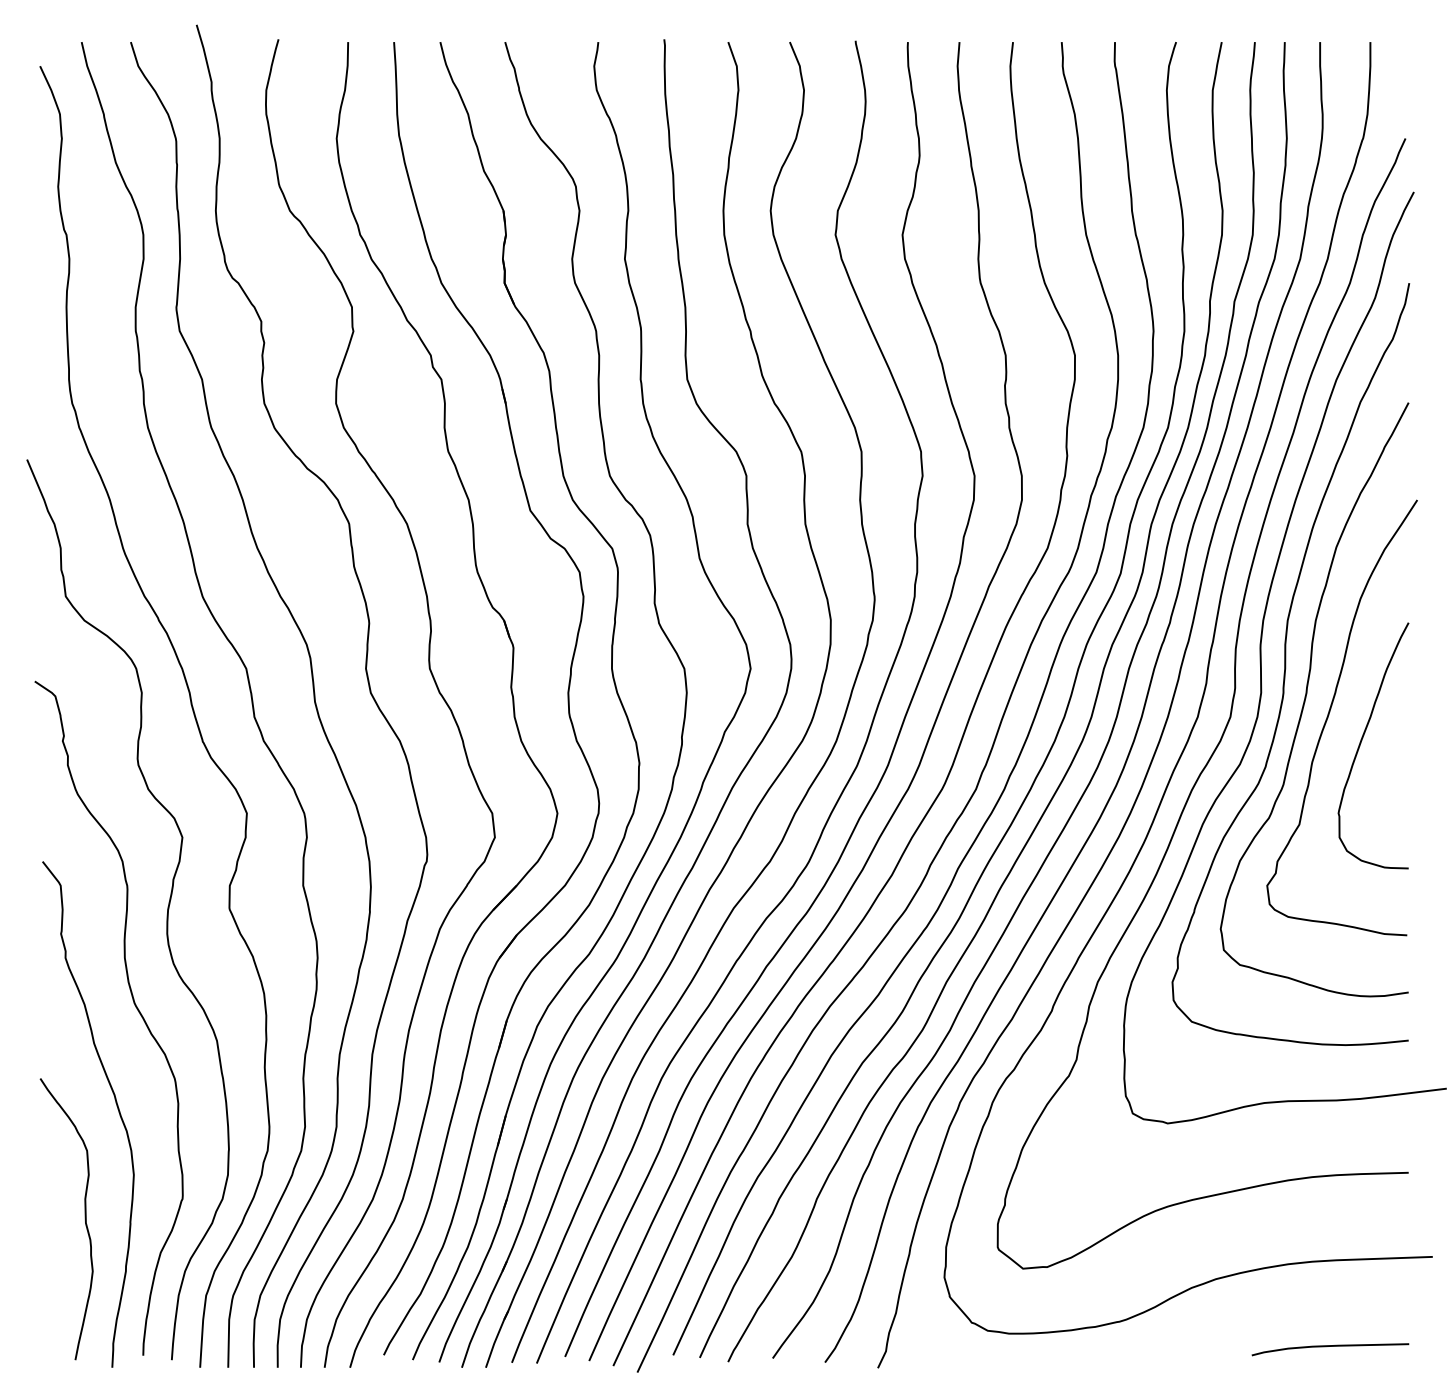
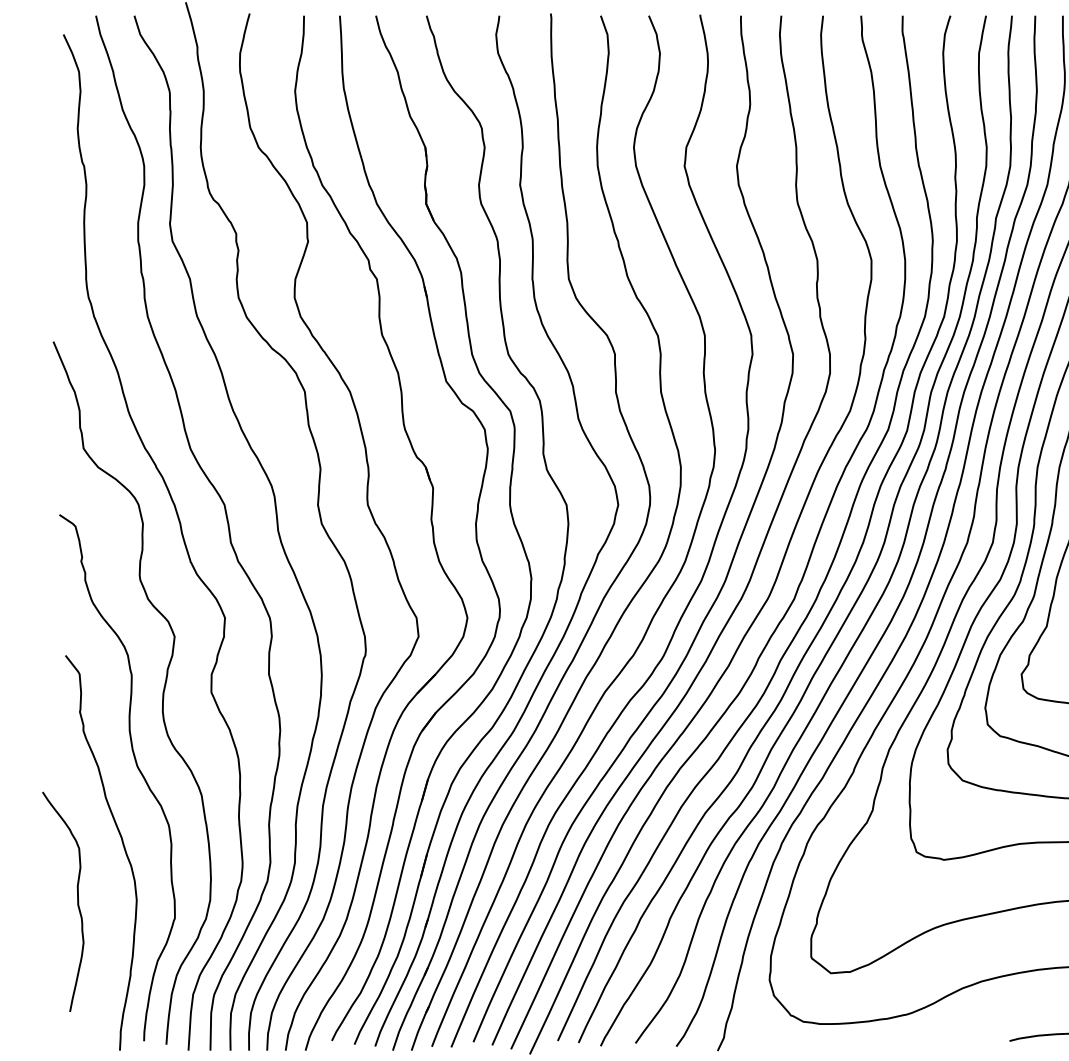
curve: (84, 1219) -> (77, 902), moved

